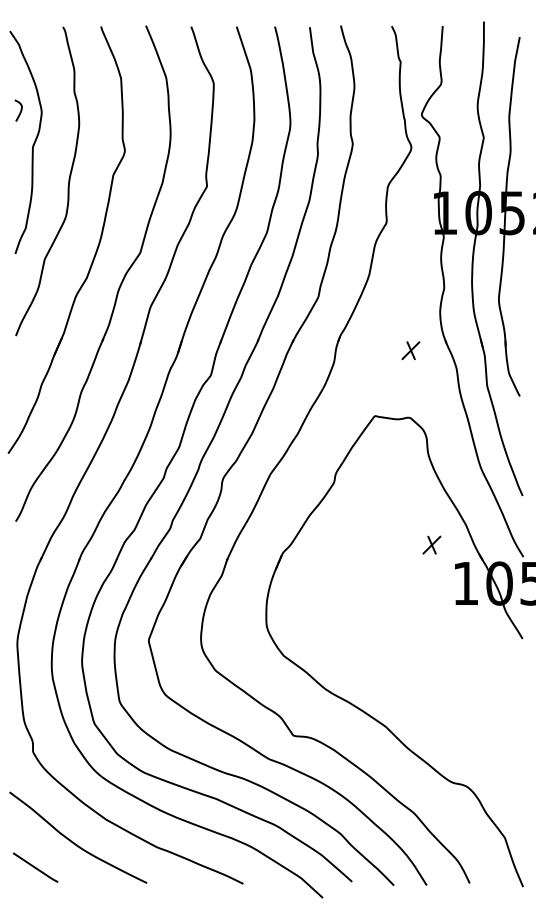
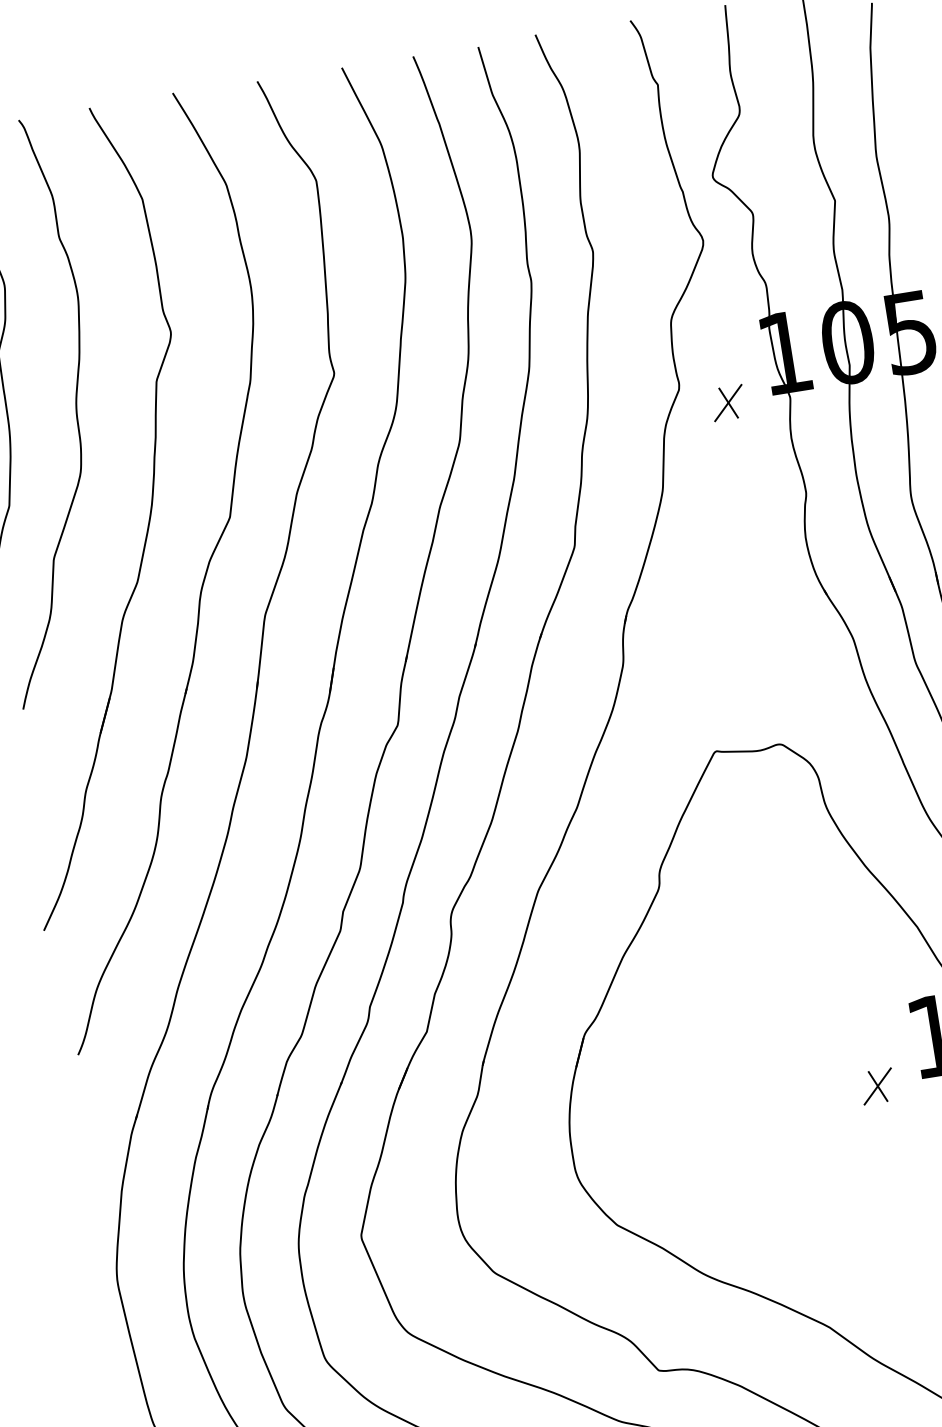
part: (410, 350) -> (727, 402), moved
part: (431, 544) -> (876, 1085), moved

